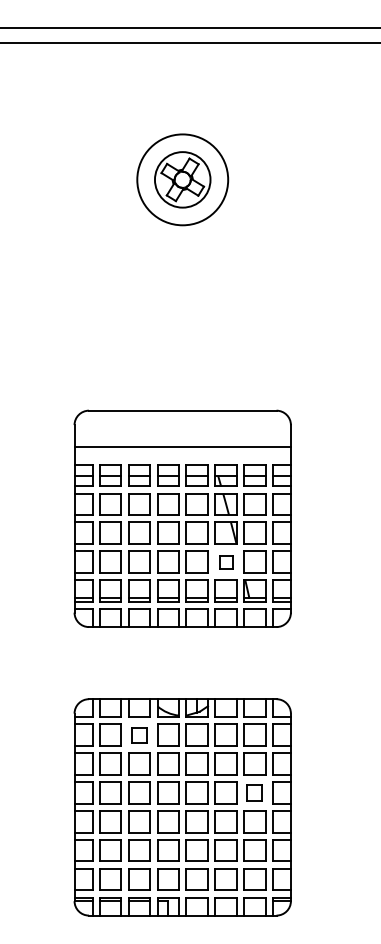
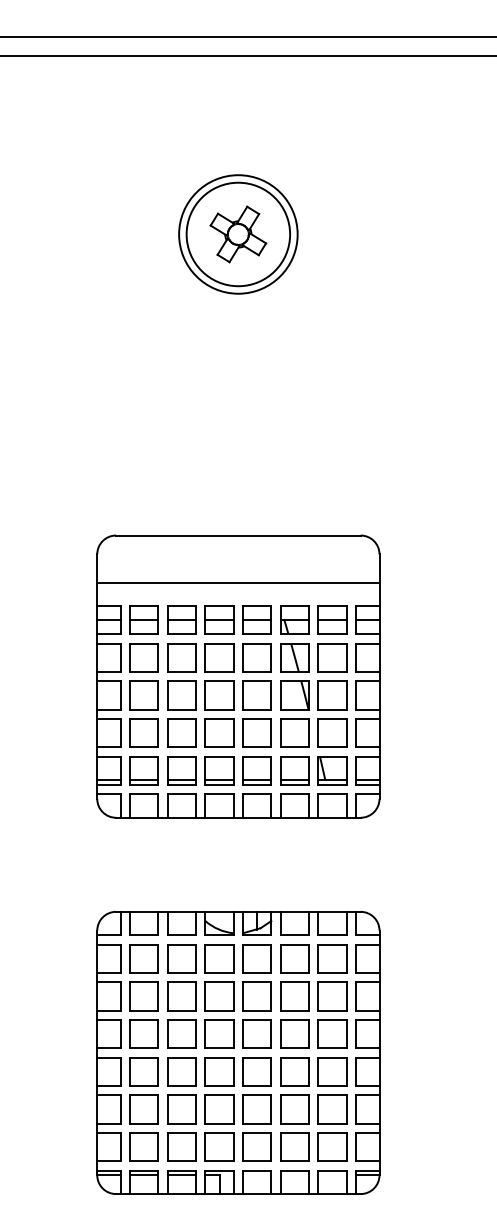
circle: (182, 179) -> (238, 234), size x1.43
part: (225, 561) -> (294, 732), size x1.67
part: (139, 734) -> (181, 958), size x1.43
part: (254, 792) -> (332, 1033), size x1.43

